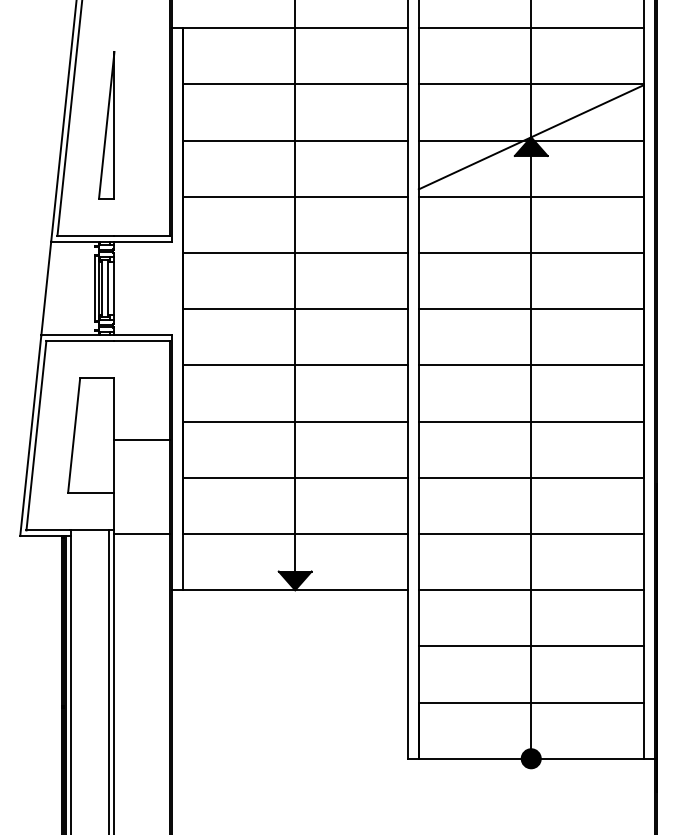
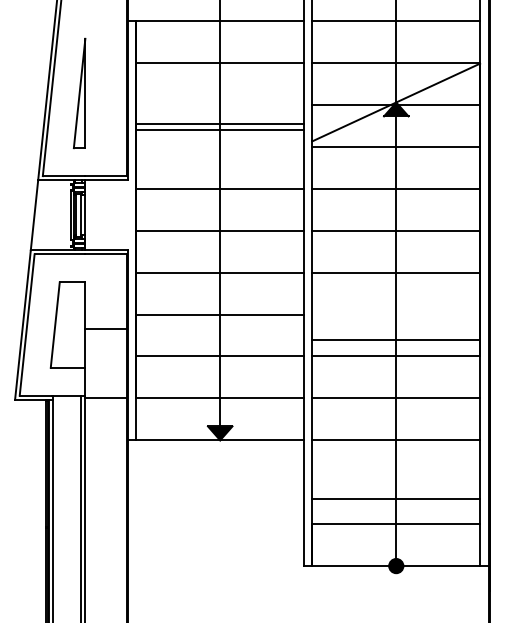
line: (294, 140) -> (219, 123), moved
line: (294, 196) -> (219, 129), moved
line: (530, 421) -> (395, 339), moved
line: (530, 646) -> (395, 499), moved

